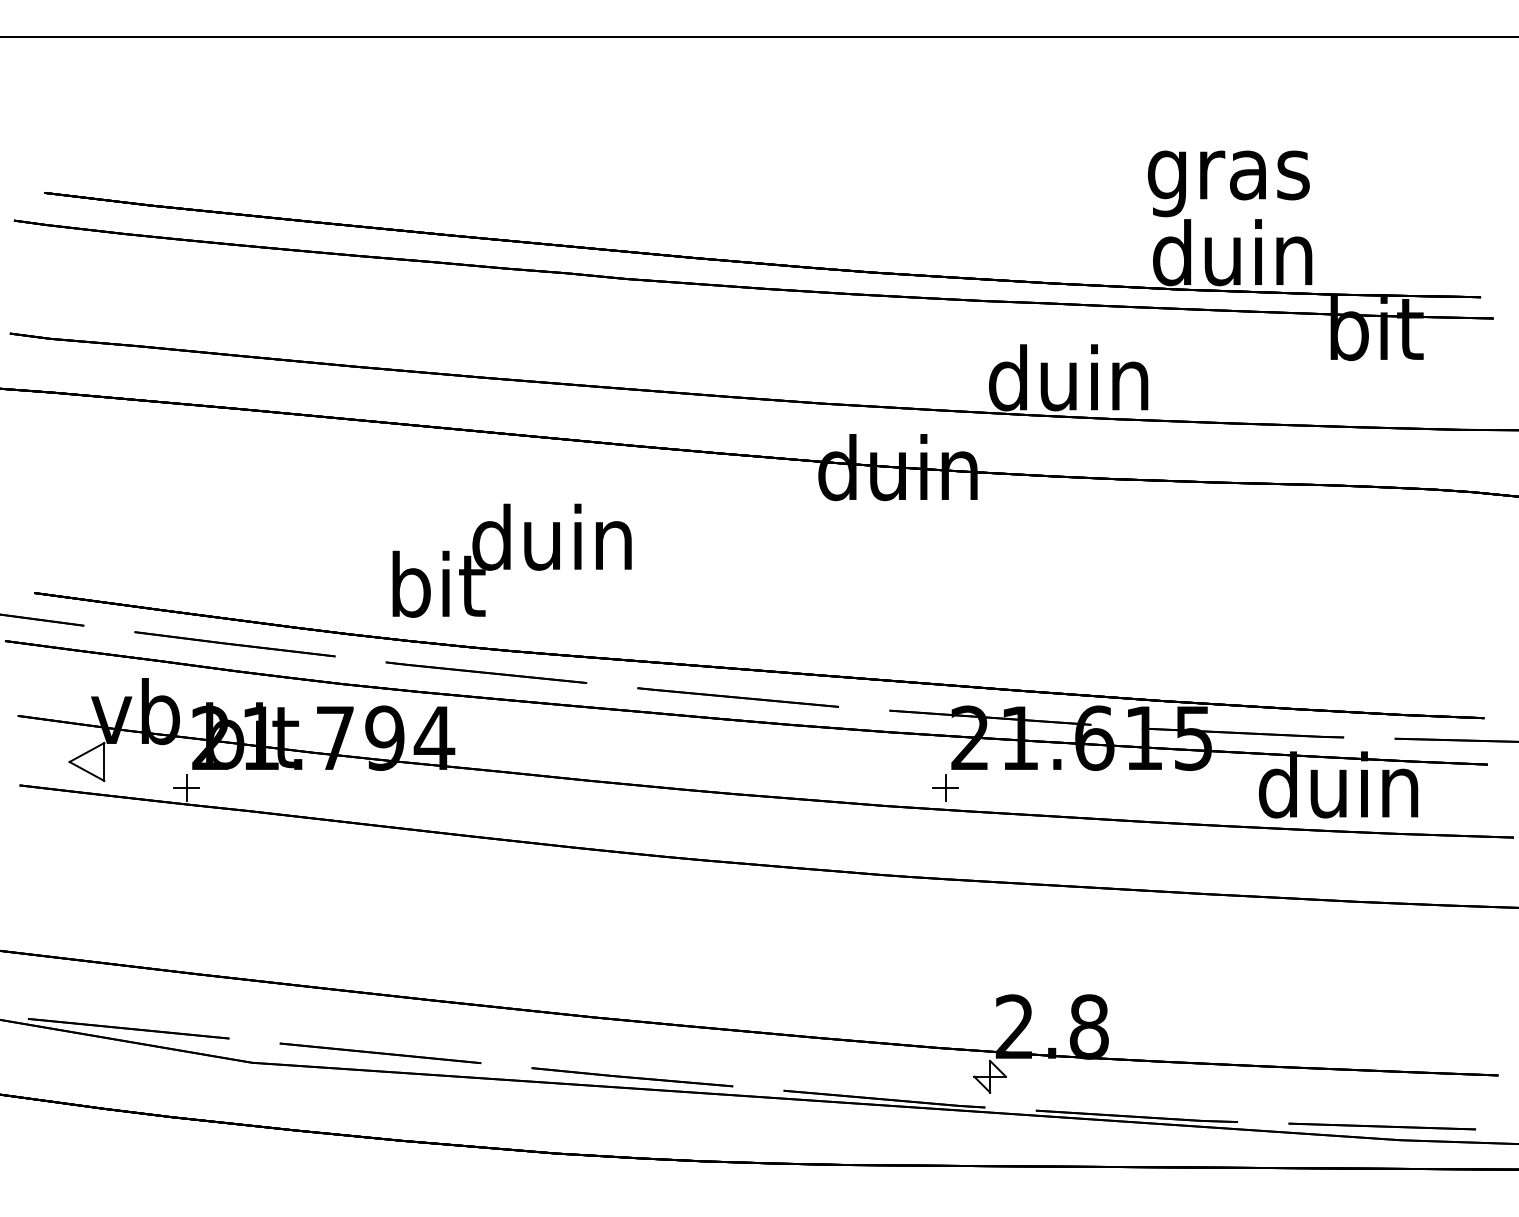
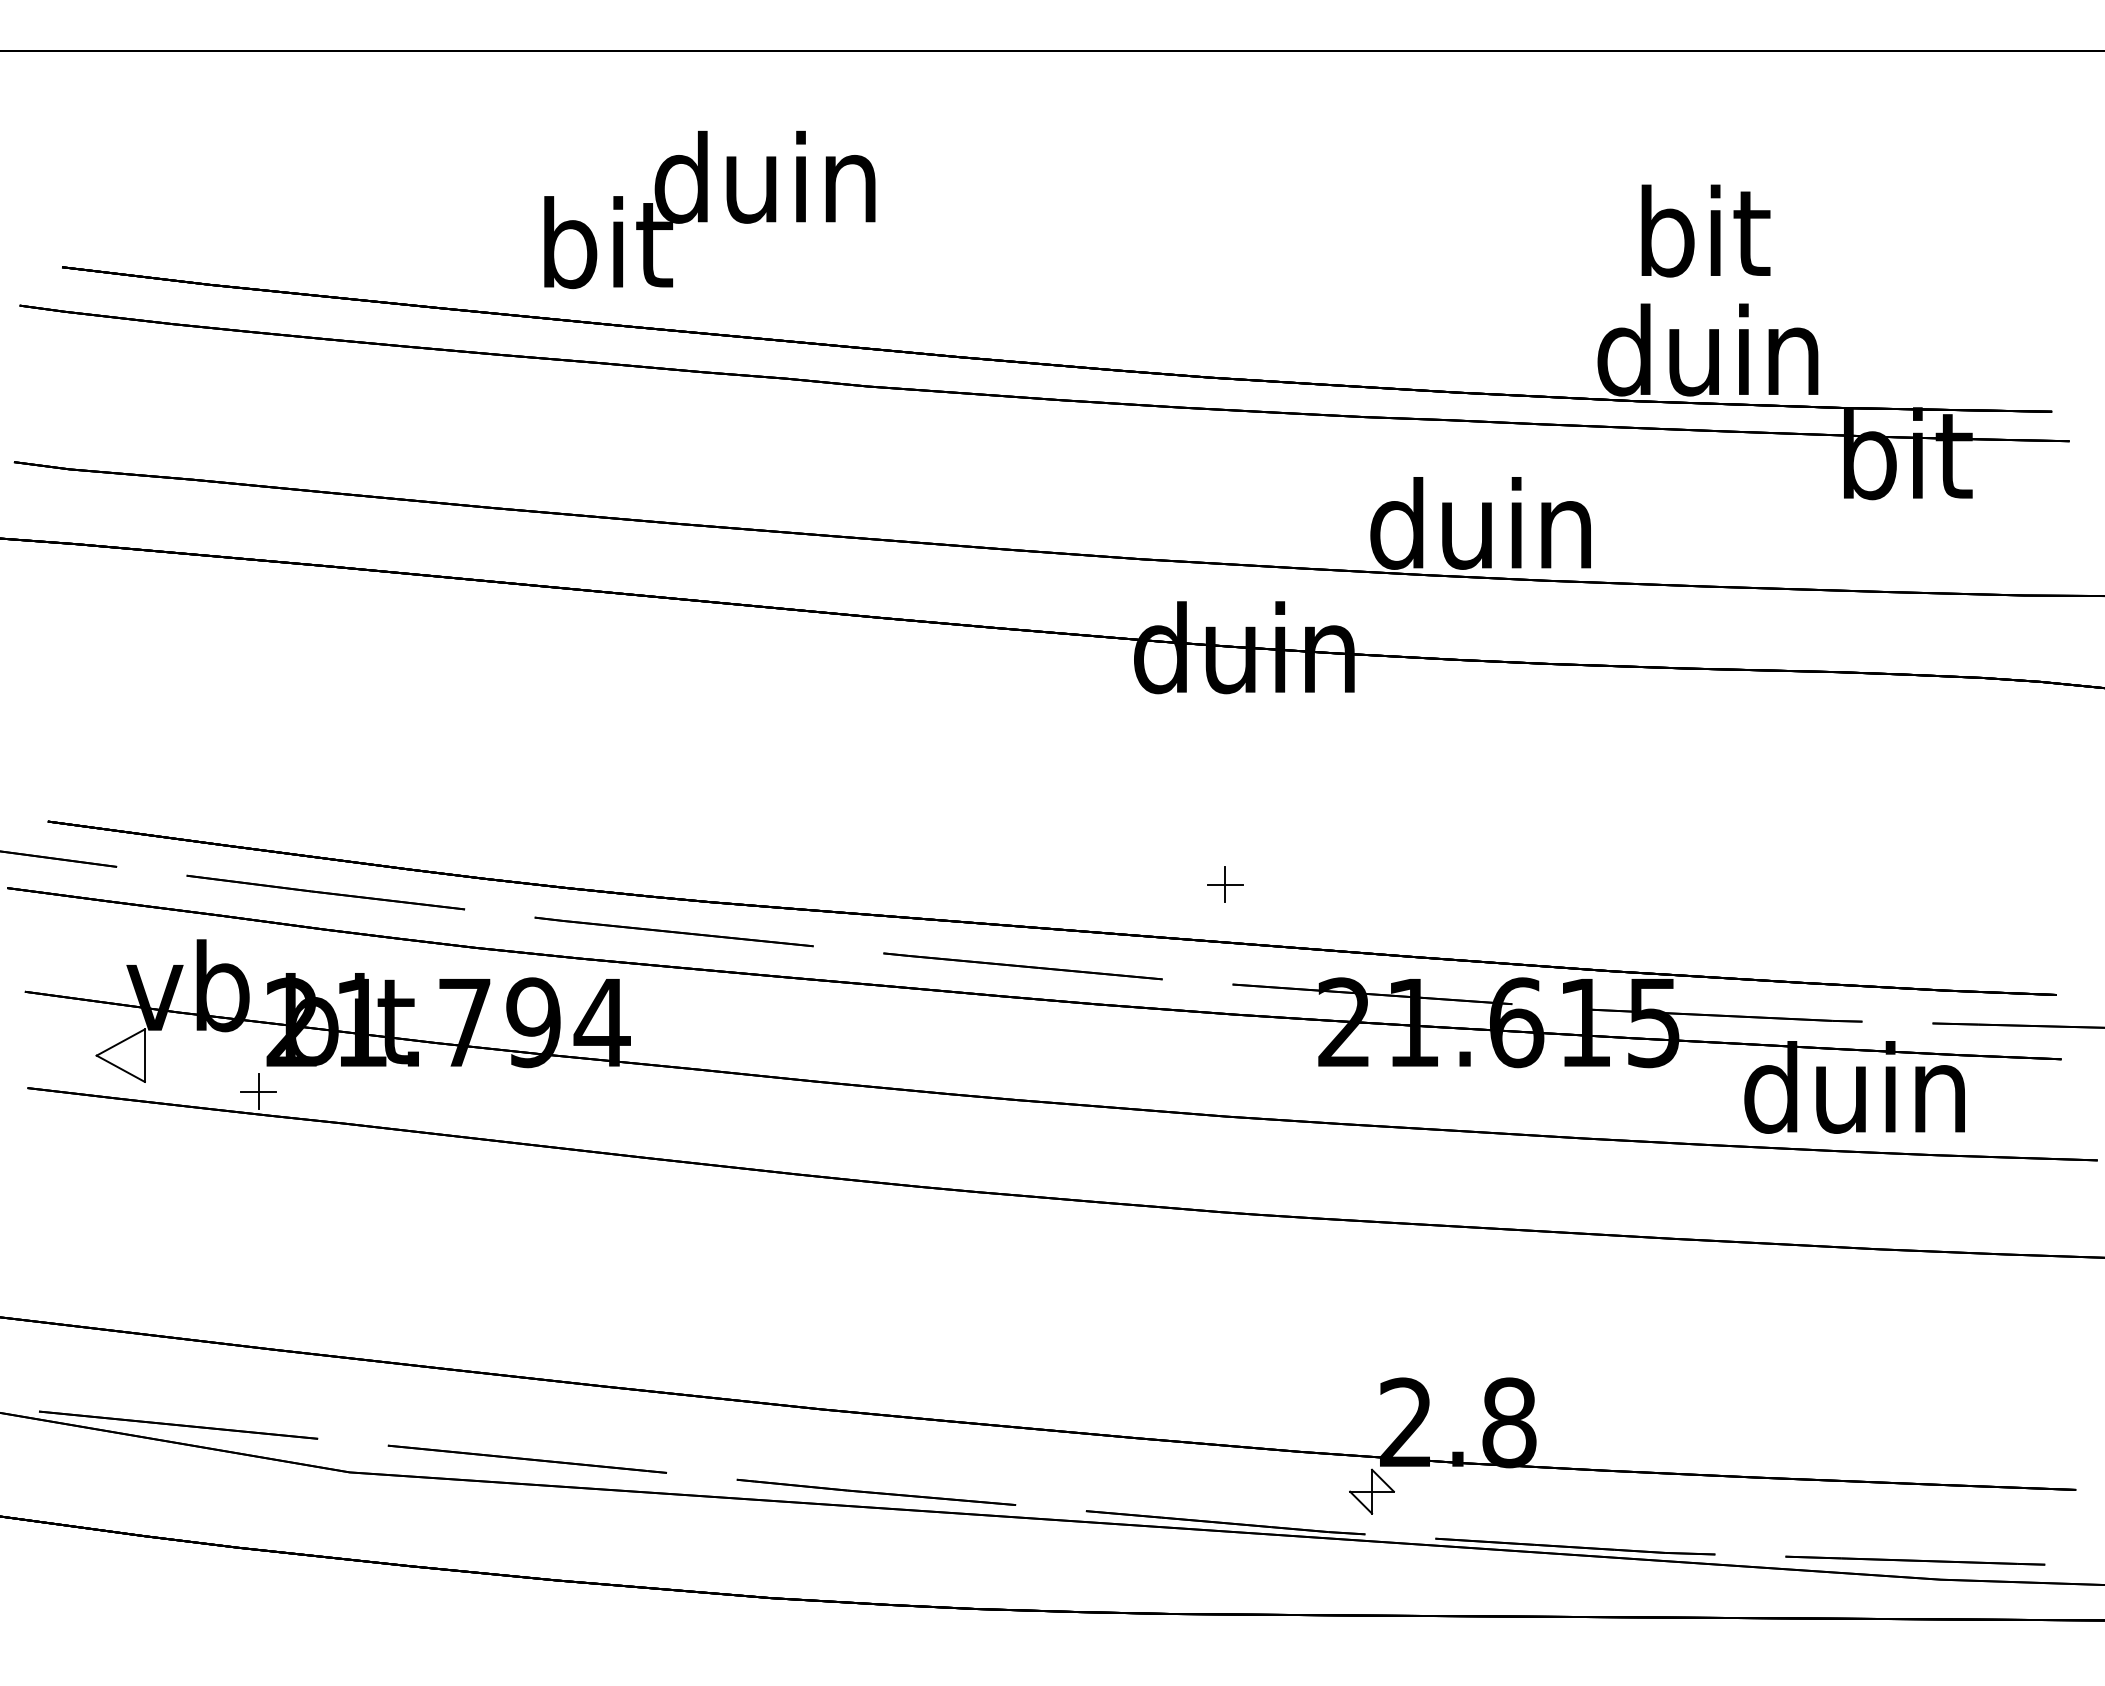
text: (1228, 175) -> (1702, 242), gras -> bit
text: (511, 561) -> (709, 210), moved
part: (945, 787) -> (1225, 884), moved

